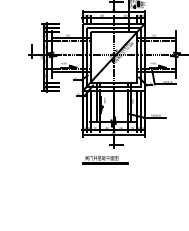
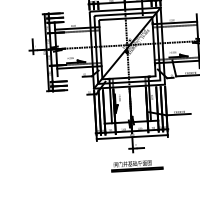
part: (105, 160) -> (137, 166), moved

